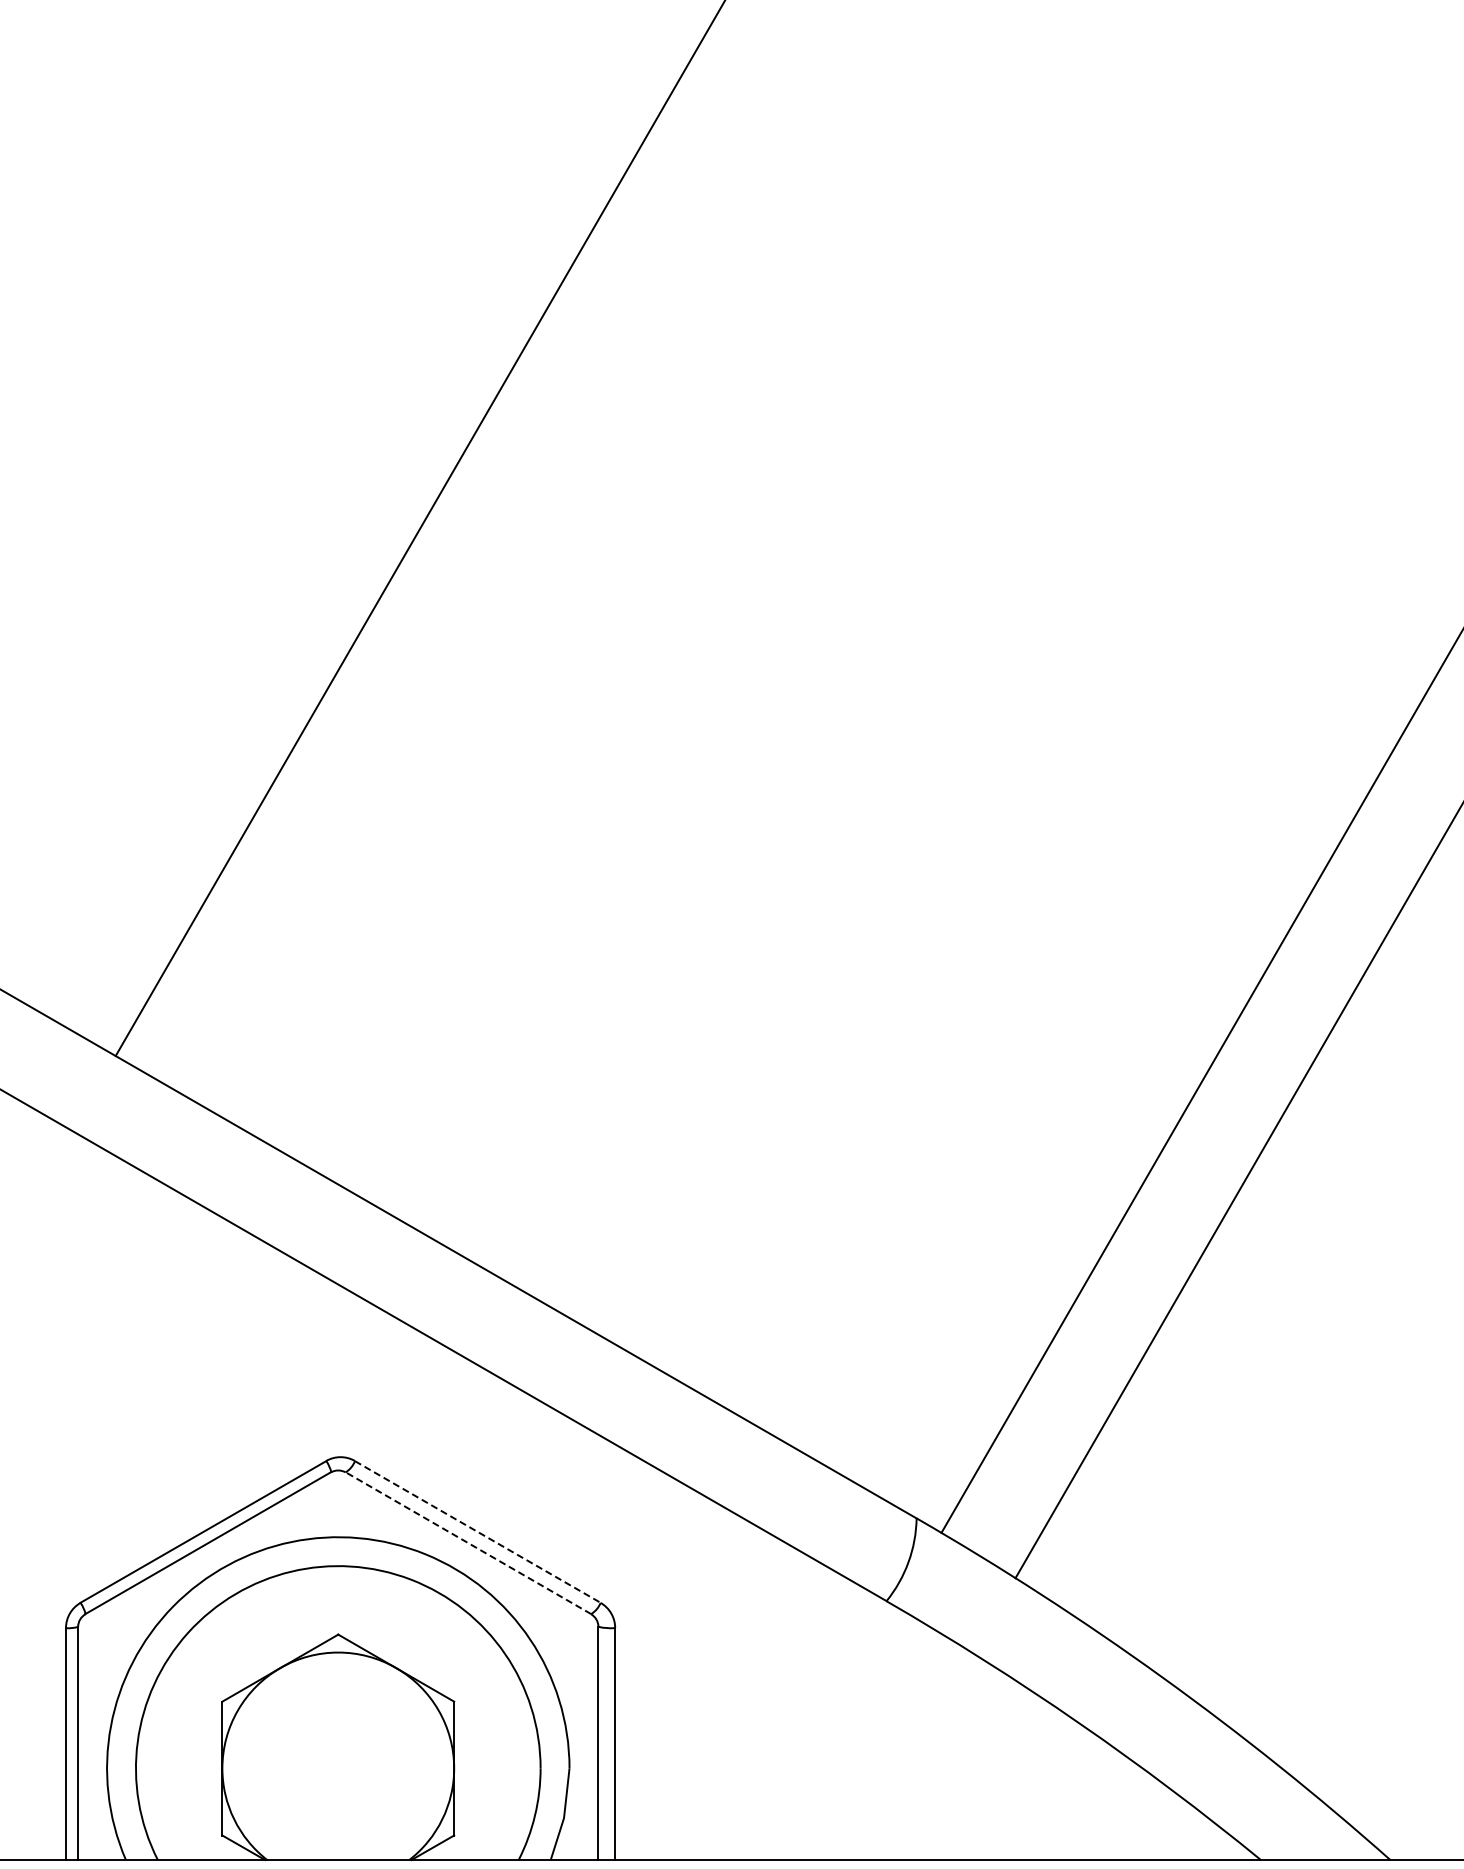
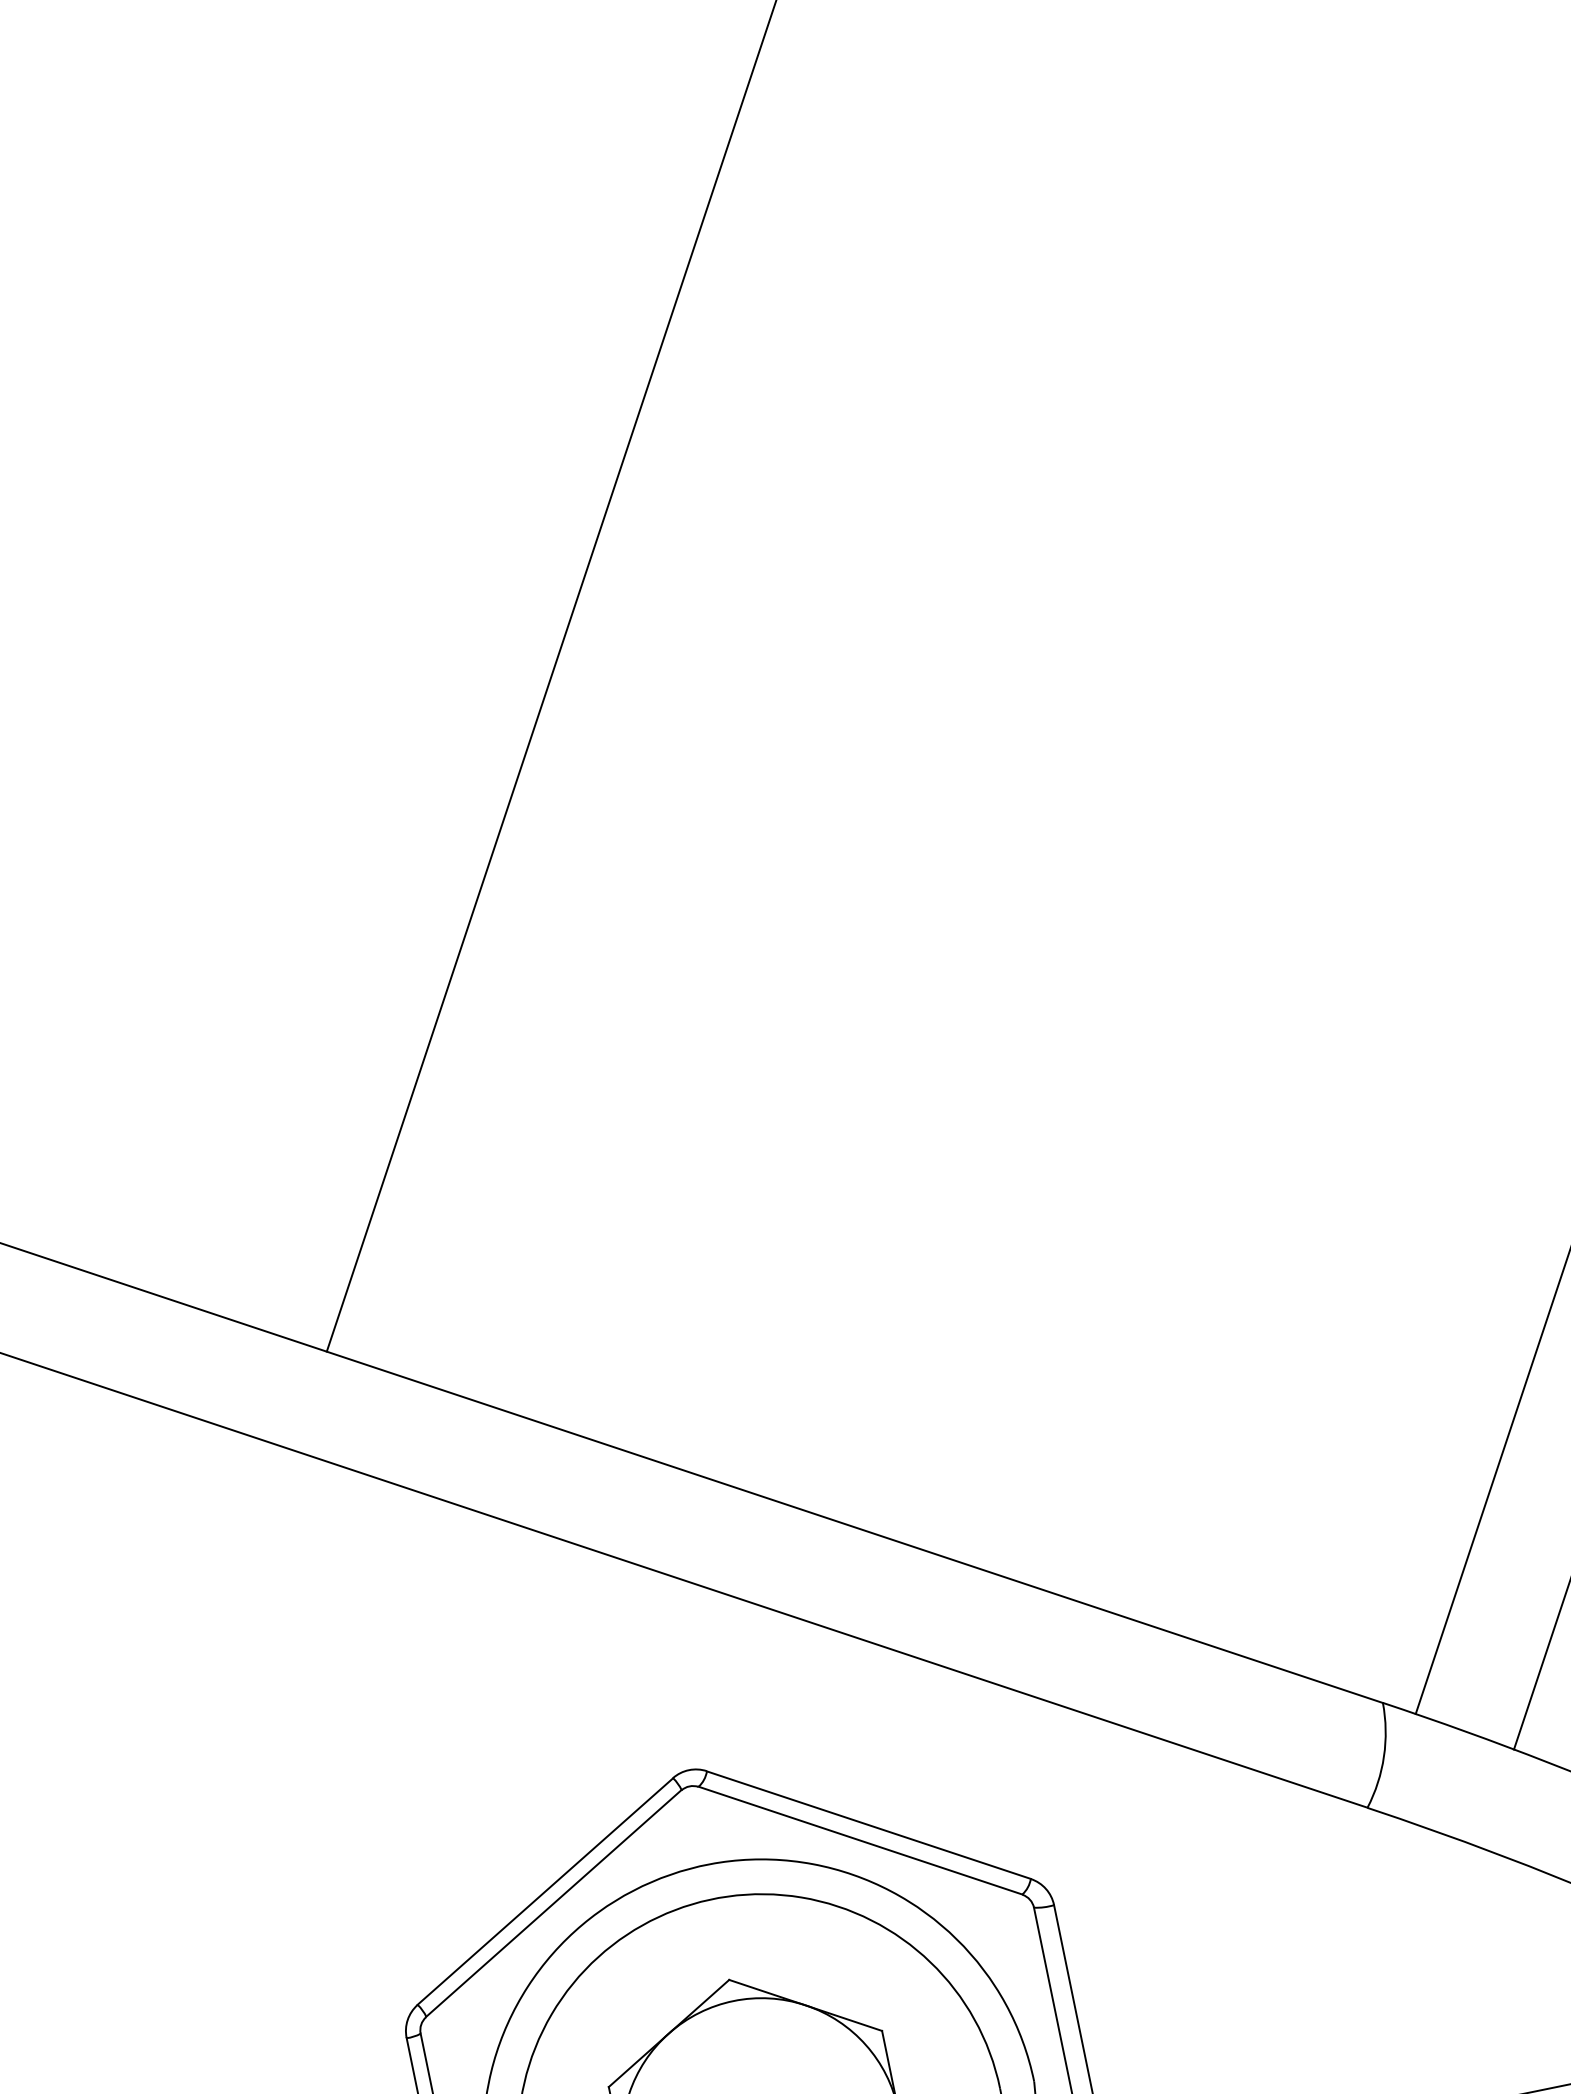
line: (477, 1532) -> (868, 1825), dashed -> solid
line: (468, 1543) -> (860, 1840), dashed -> solid

